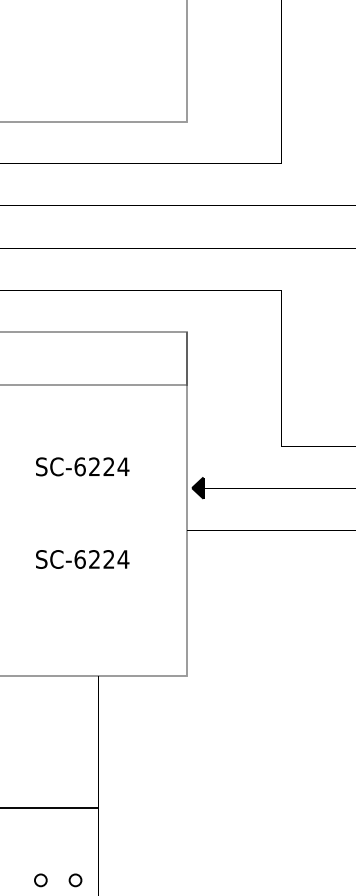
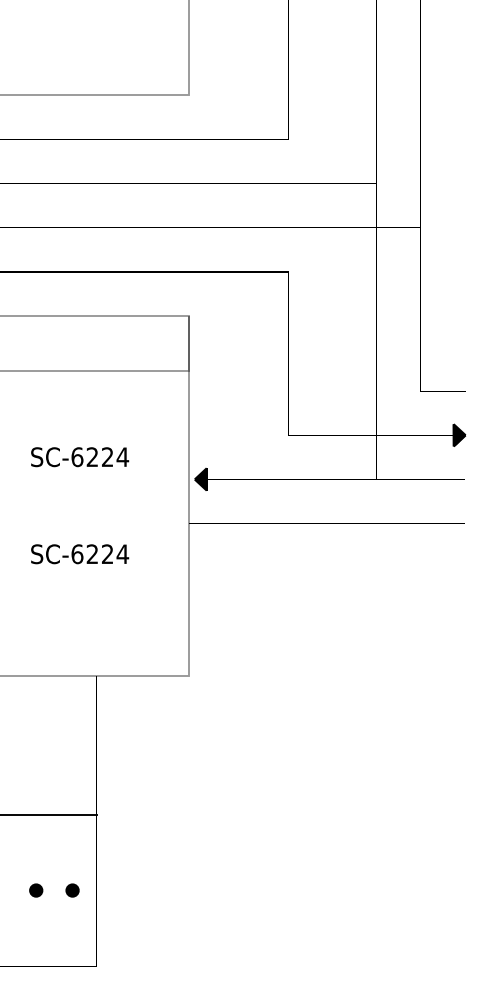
fill: (41, 880) -> (36, 890), added
fill: (75, 880) -> (72, 890), added

